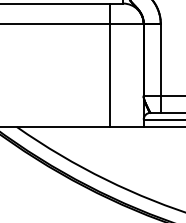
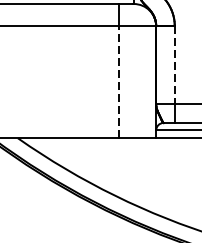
line: (160, 59) -> (174, 64), solid -> dashed
line: (109, 74) -> (118, 81), solid -> dashed

